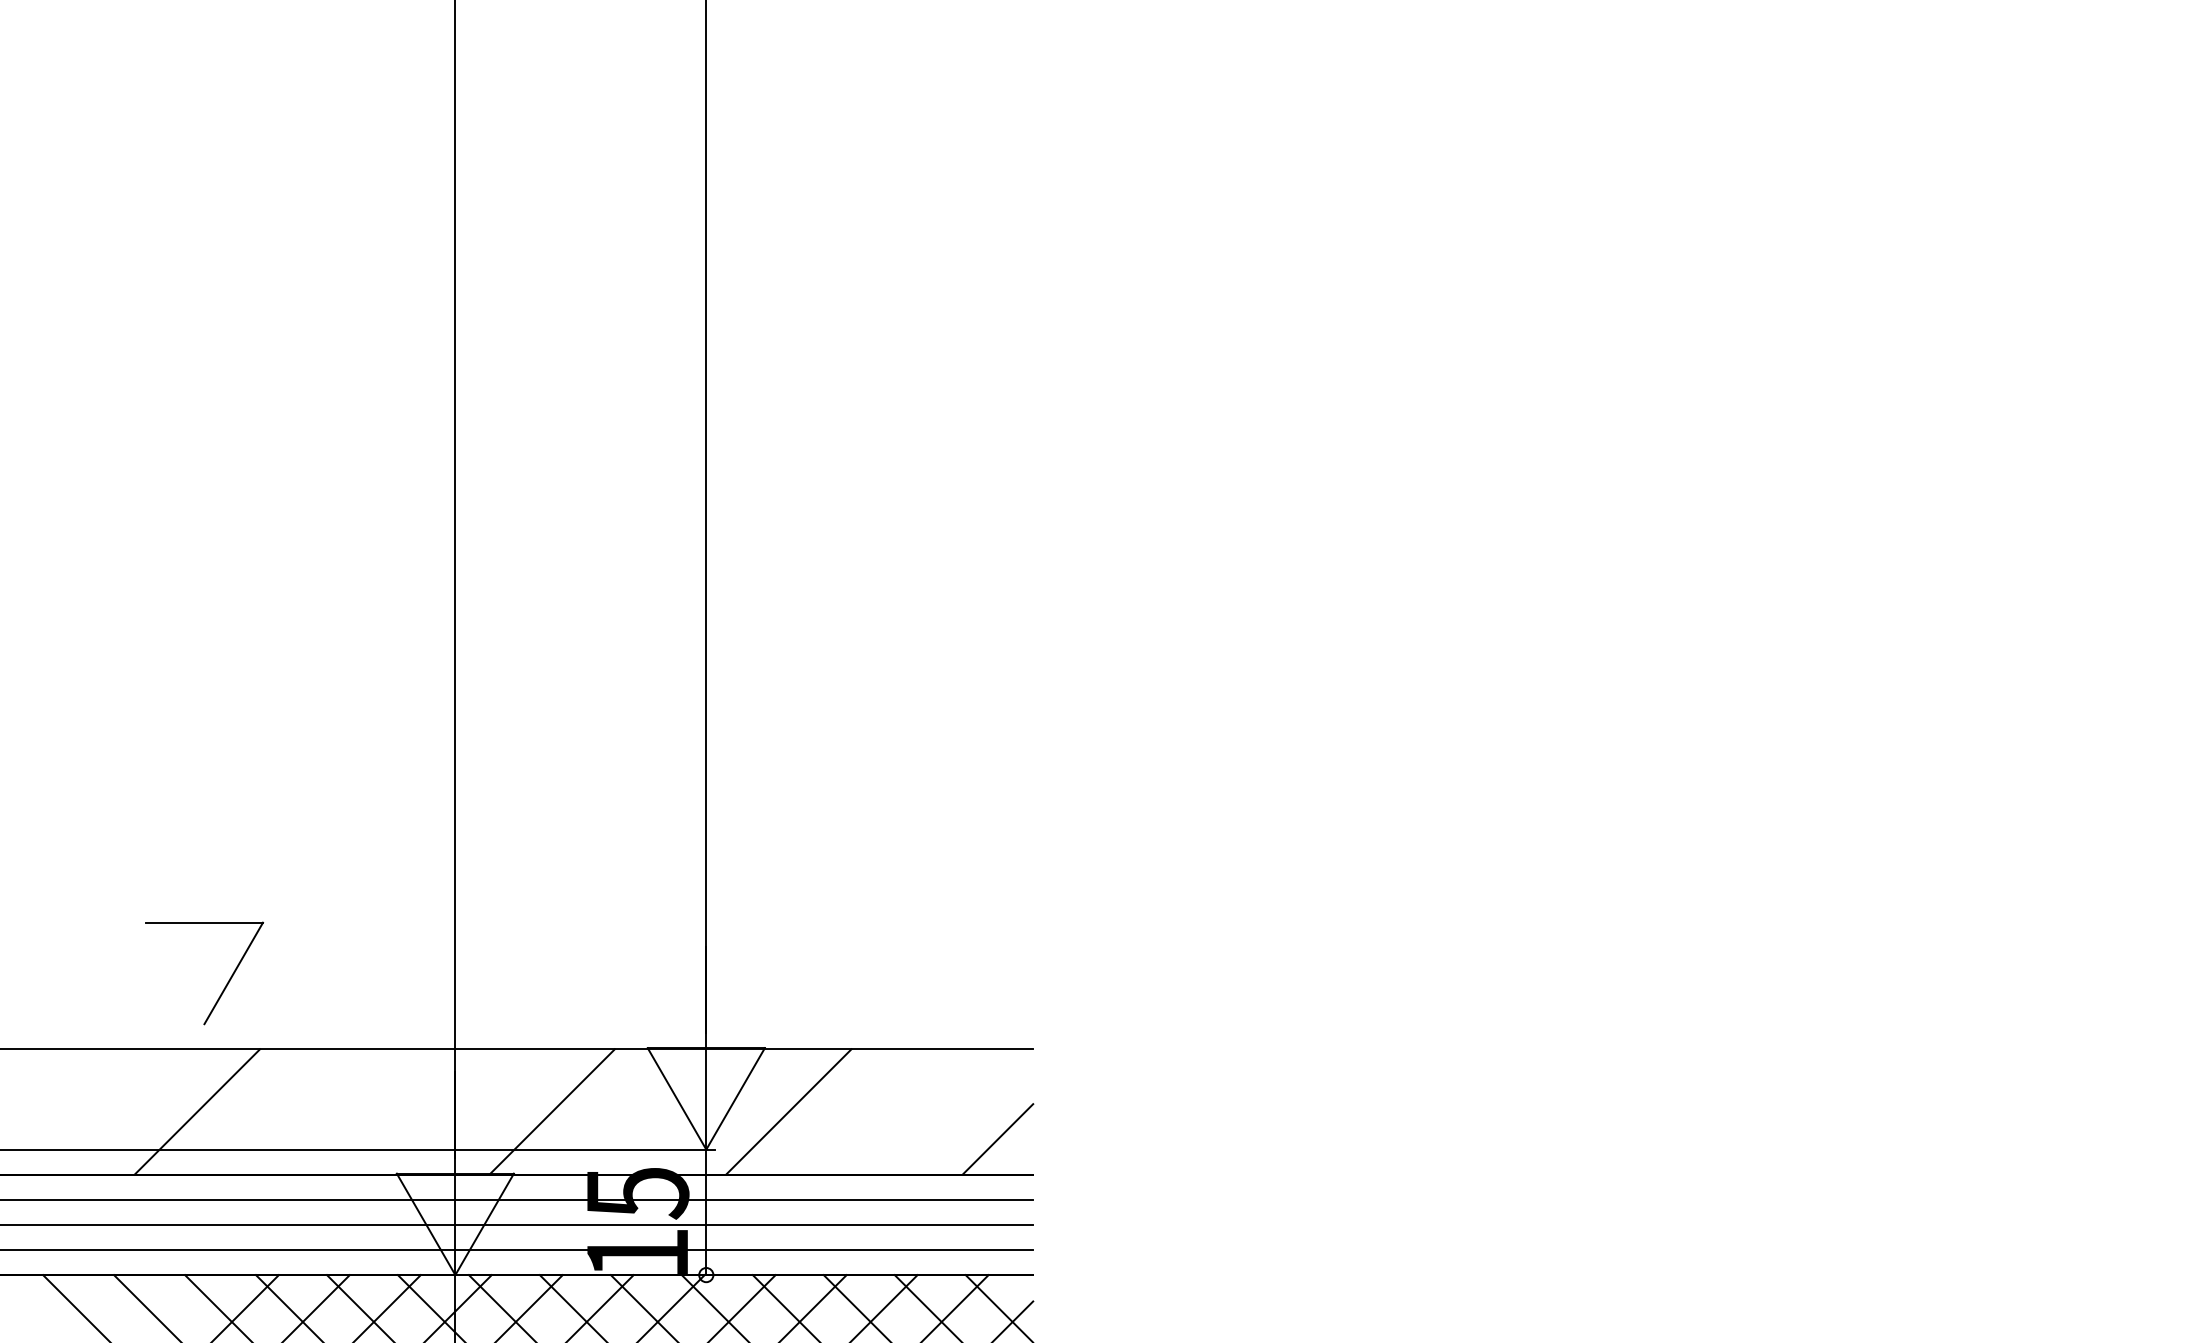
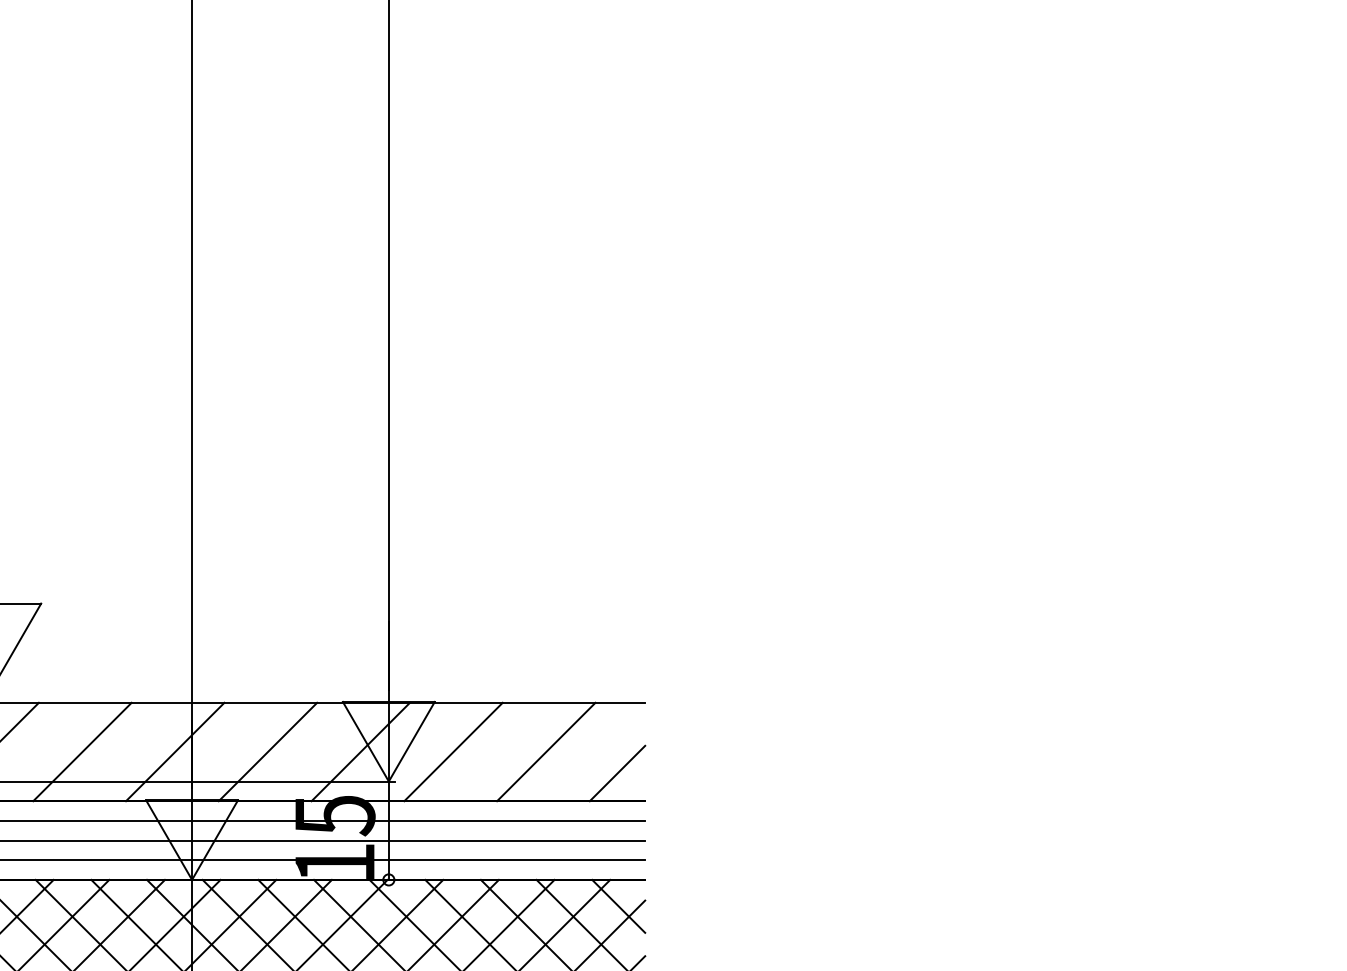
line: (315, 1111) -> (82, 751), added
line: (433, 1111) -> (174, 751), added
line: (670, 1111) -> (360, 751), added
line: (906, 1111) -> (545, 751), added

